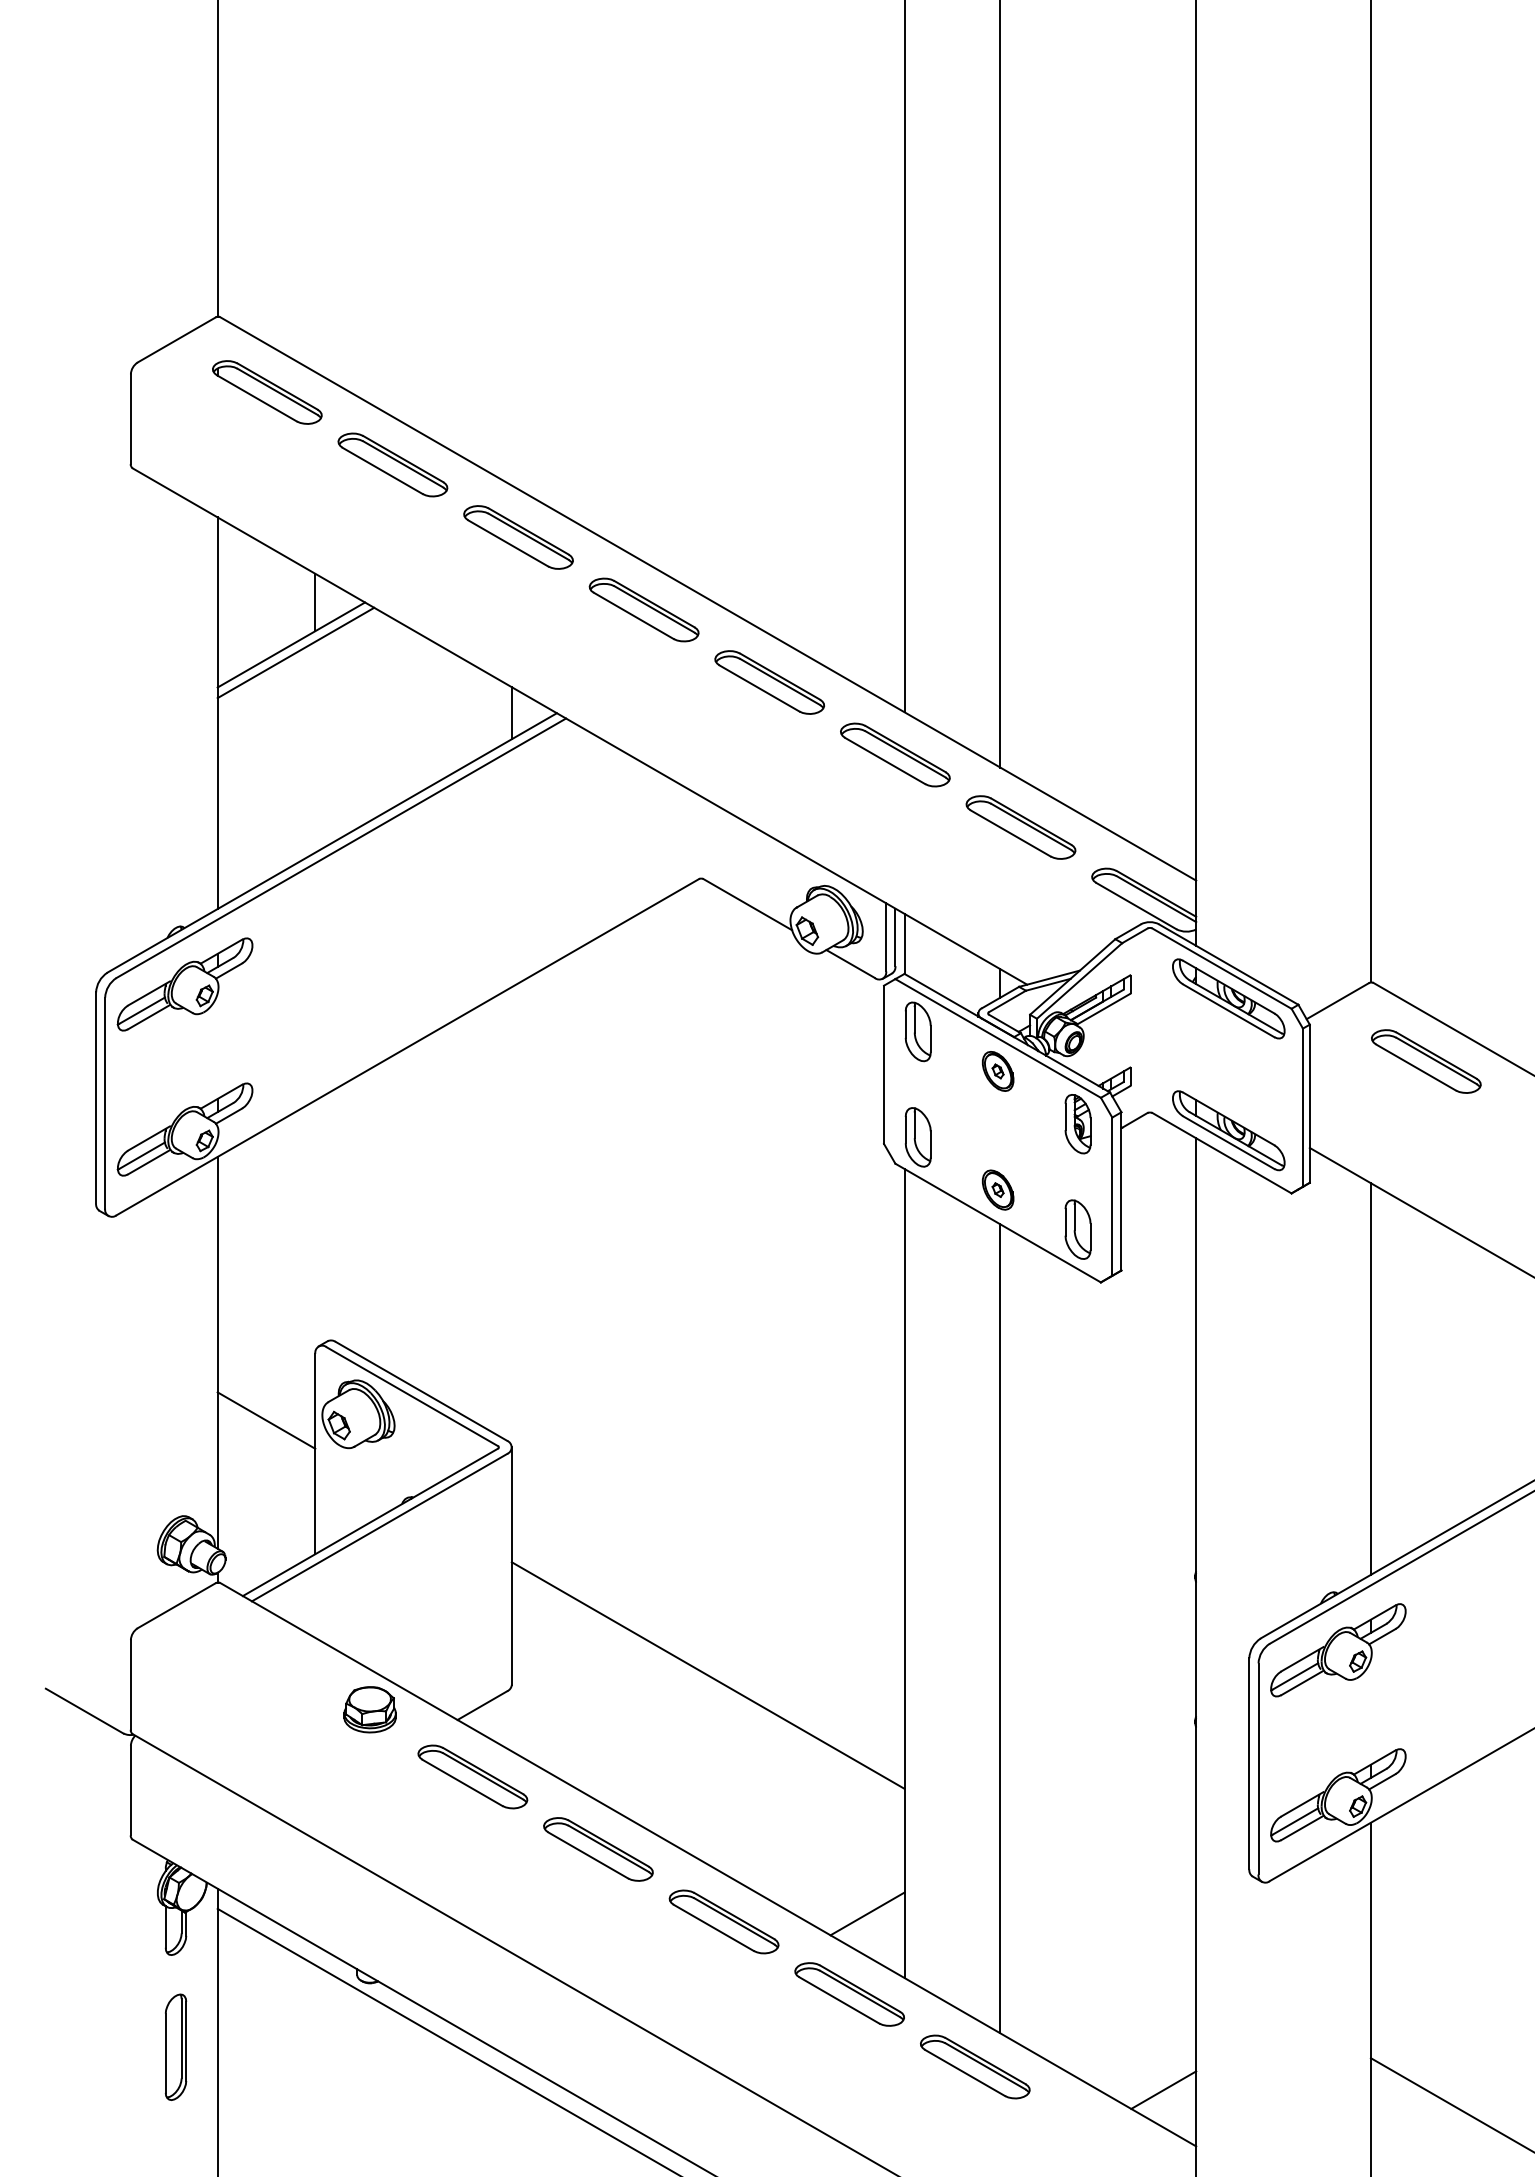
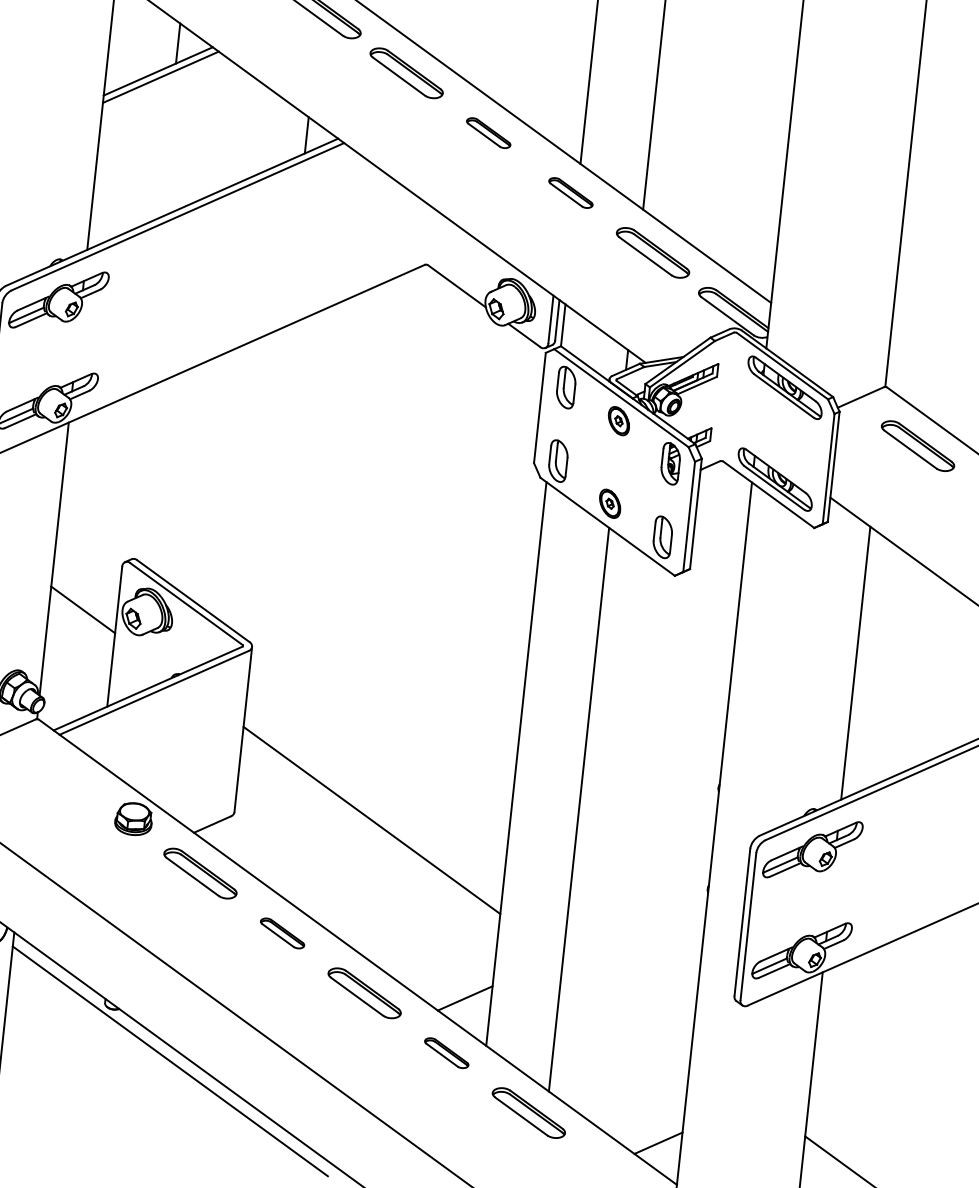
part: (769, 682) -> (488, 133), size x0.6
part: (895, 754) -> (571, 192), size x0.6
part: (598, 1849) -> (282, 933), size x0.6
part: (849, 1994) -> (446, 1053), size x0.6

